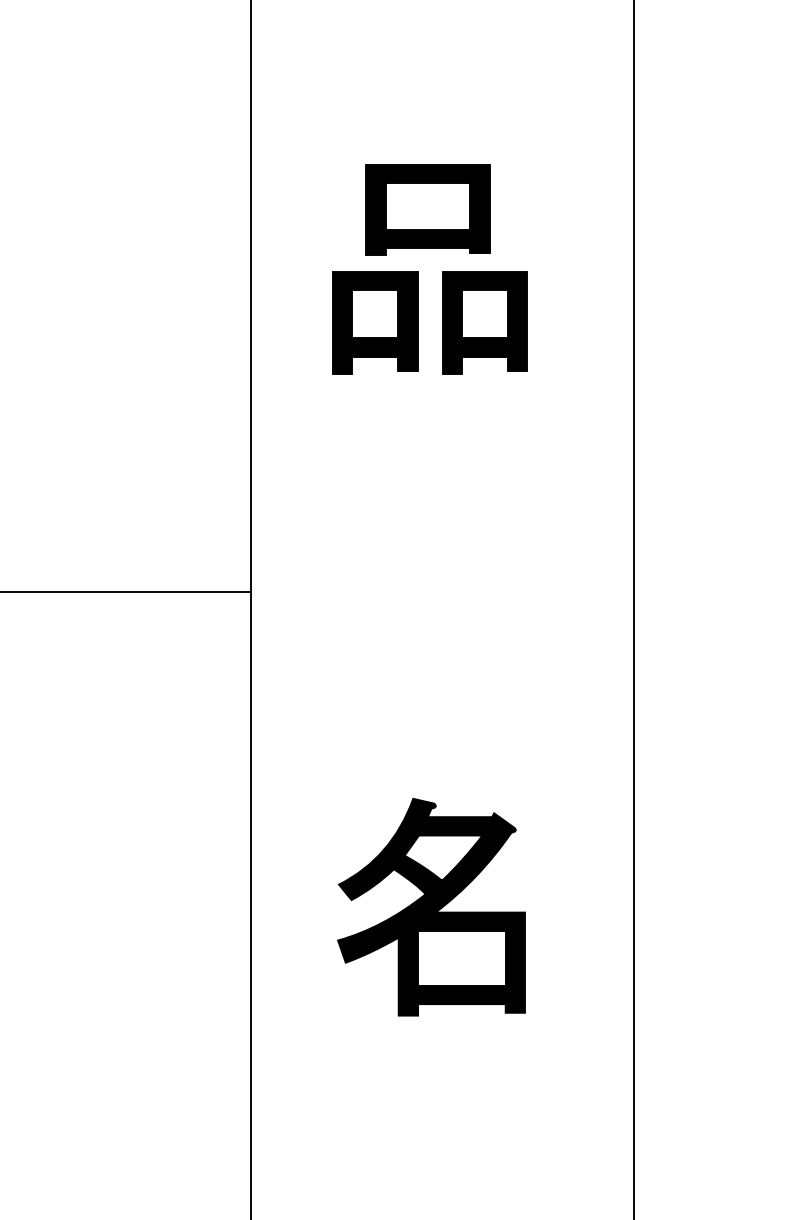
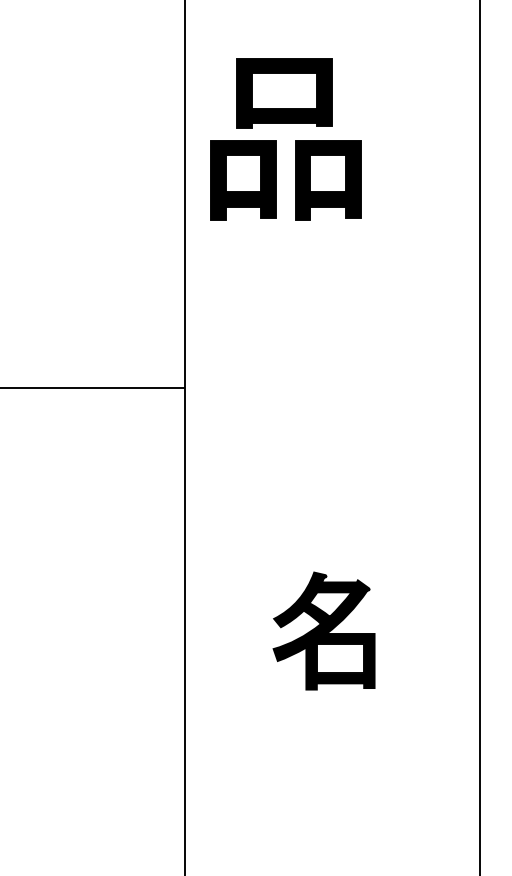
part: (418, 271) -> (277, 140), moved
part: (431, 907) -> (324, 631), size x0.7

